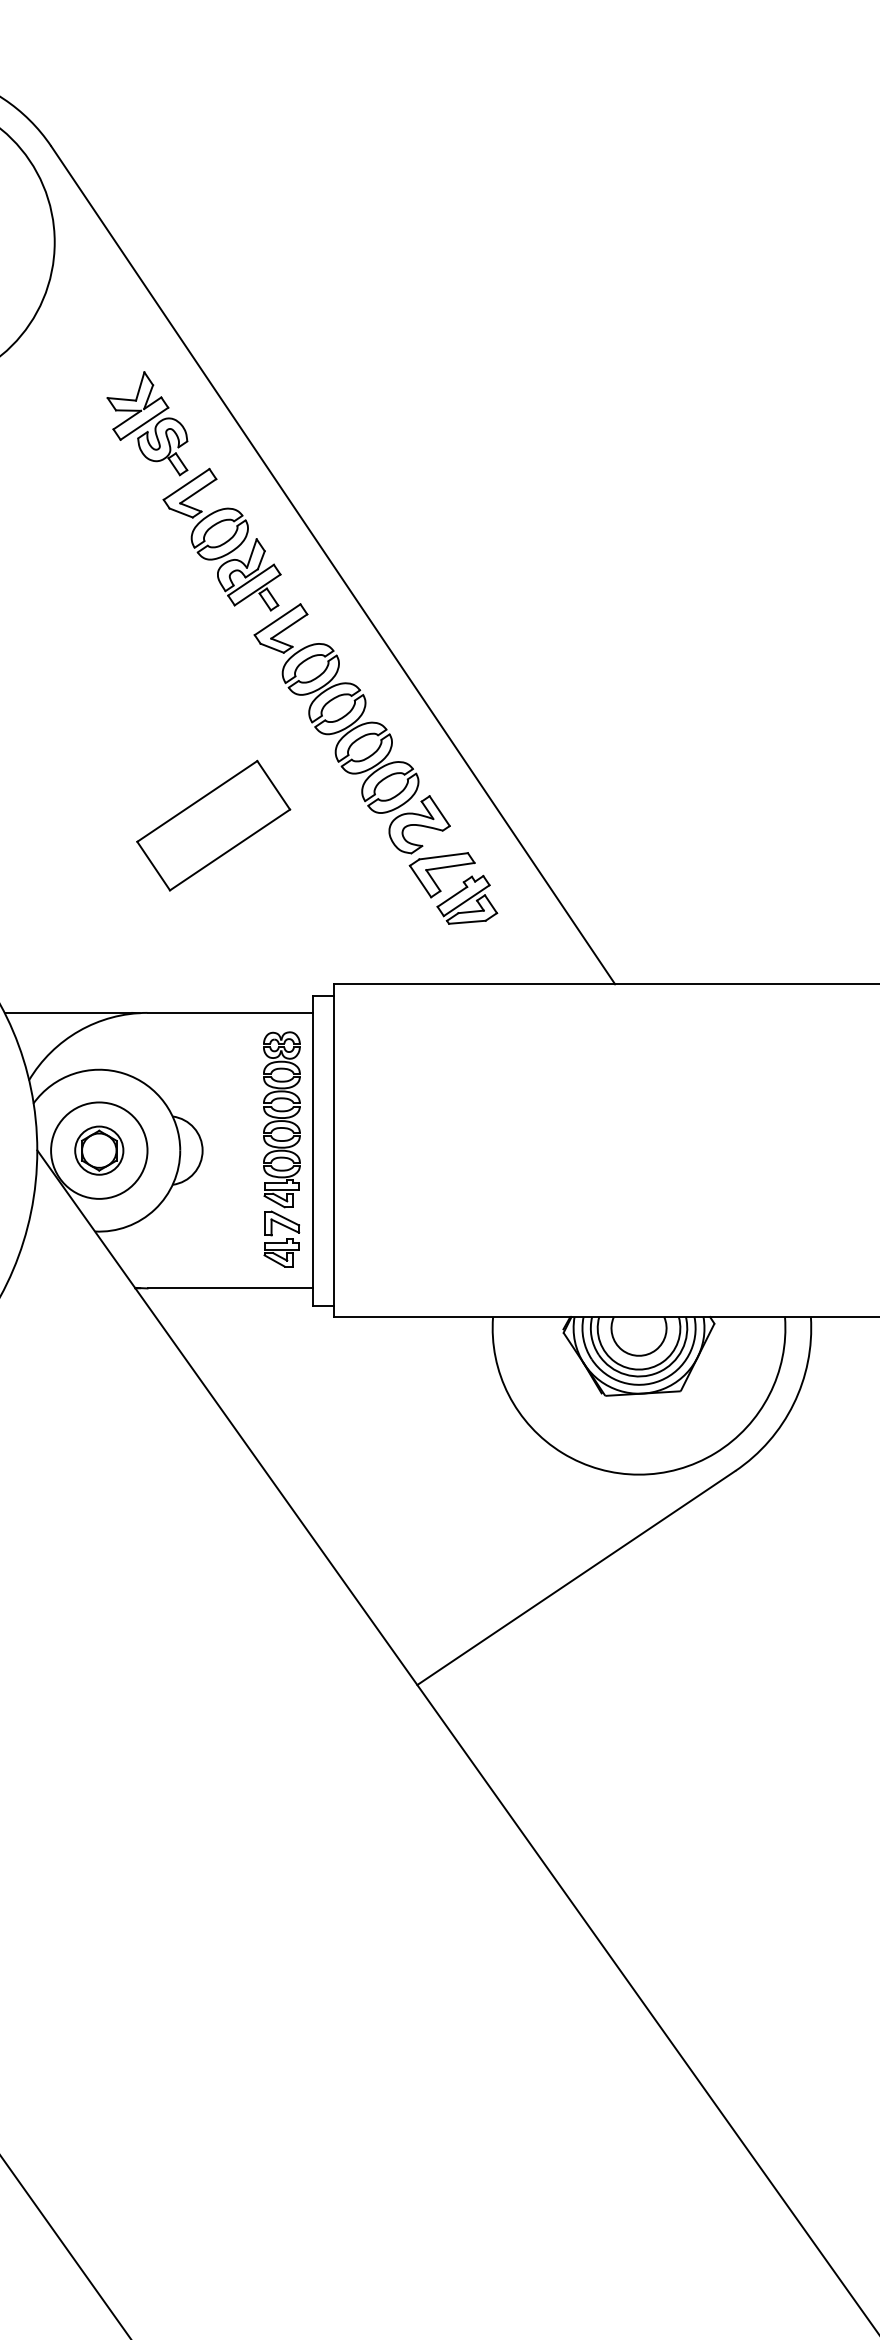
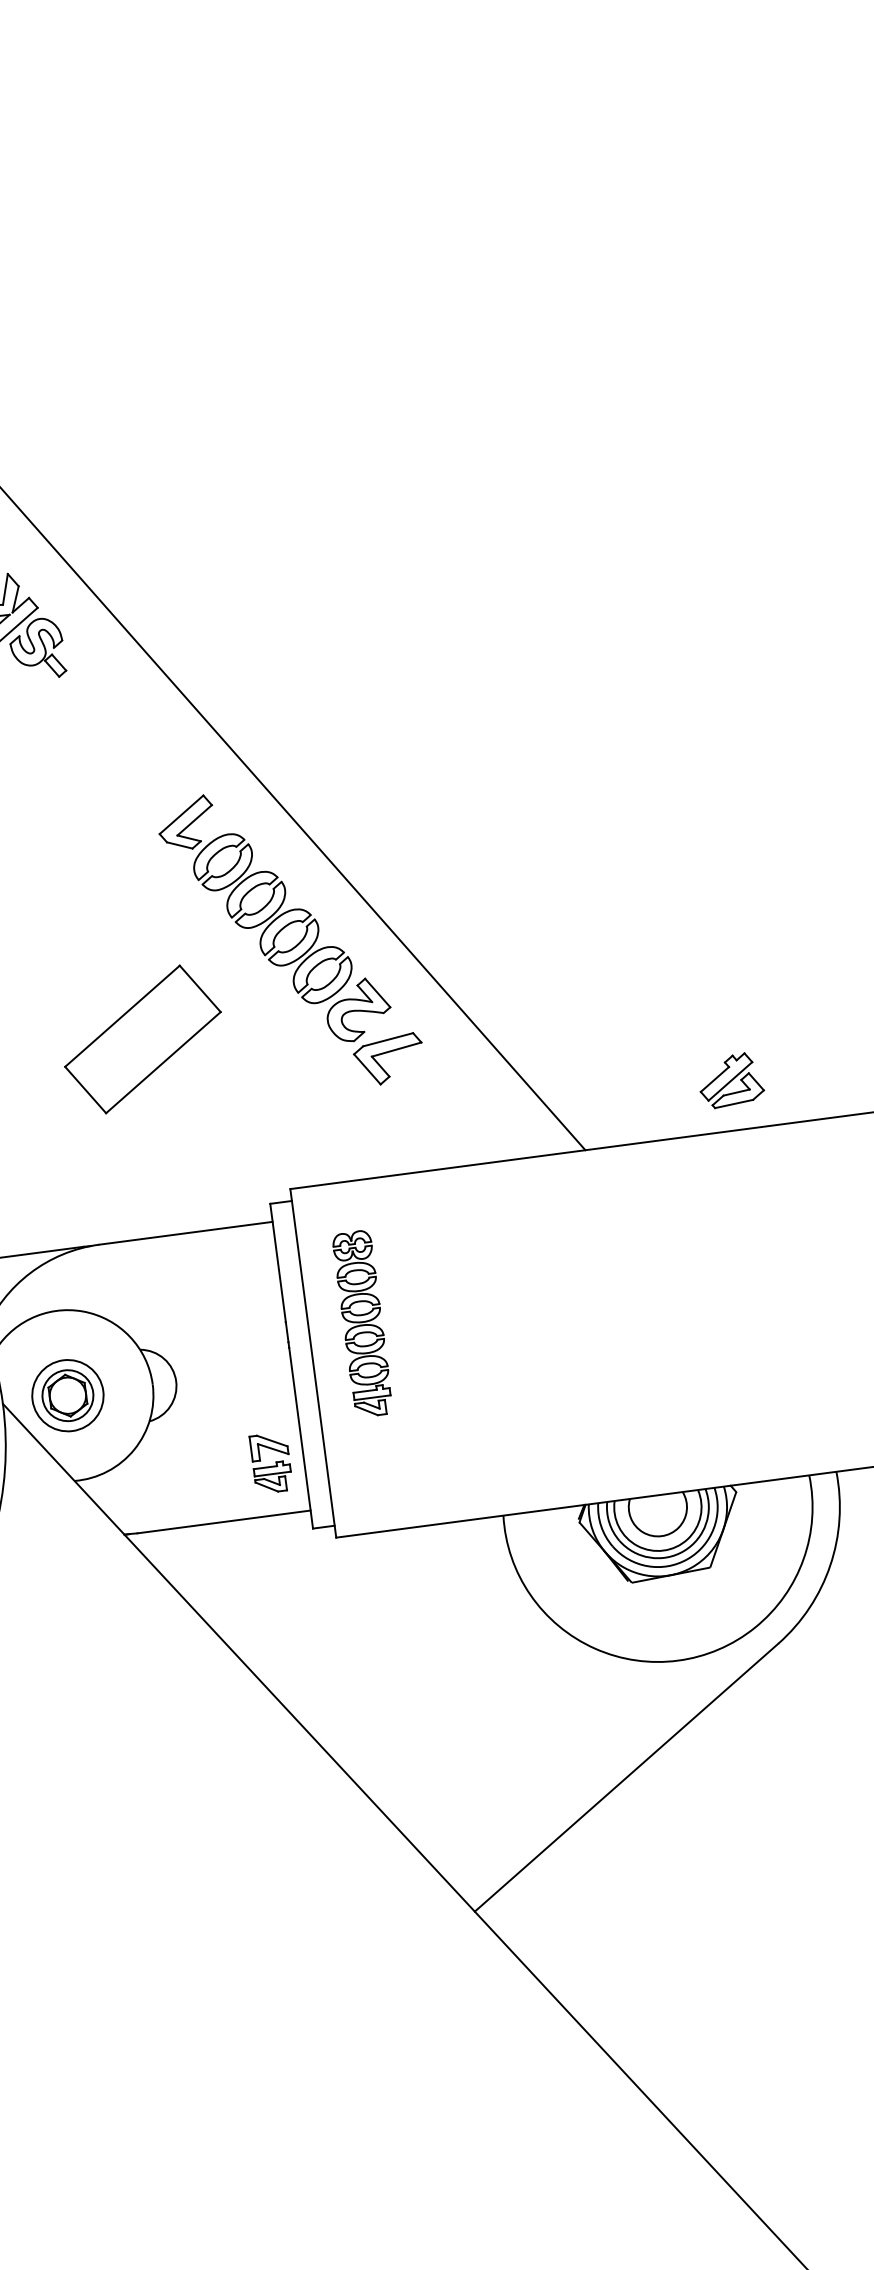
part: (221, 539) -> (111, 738), removed
part: (467, 899) -> (731, 1080), moved
part: (281, 1119) -> (362, 1323), moved
circle: (99, 1150) -> (68, 1395), size x0.7

